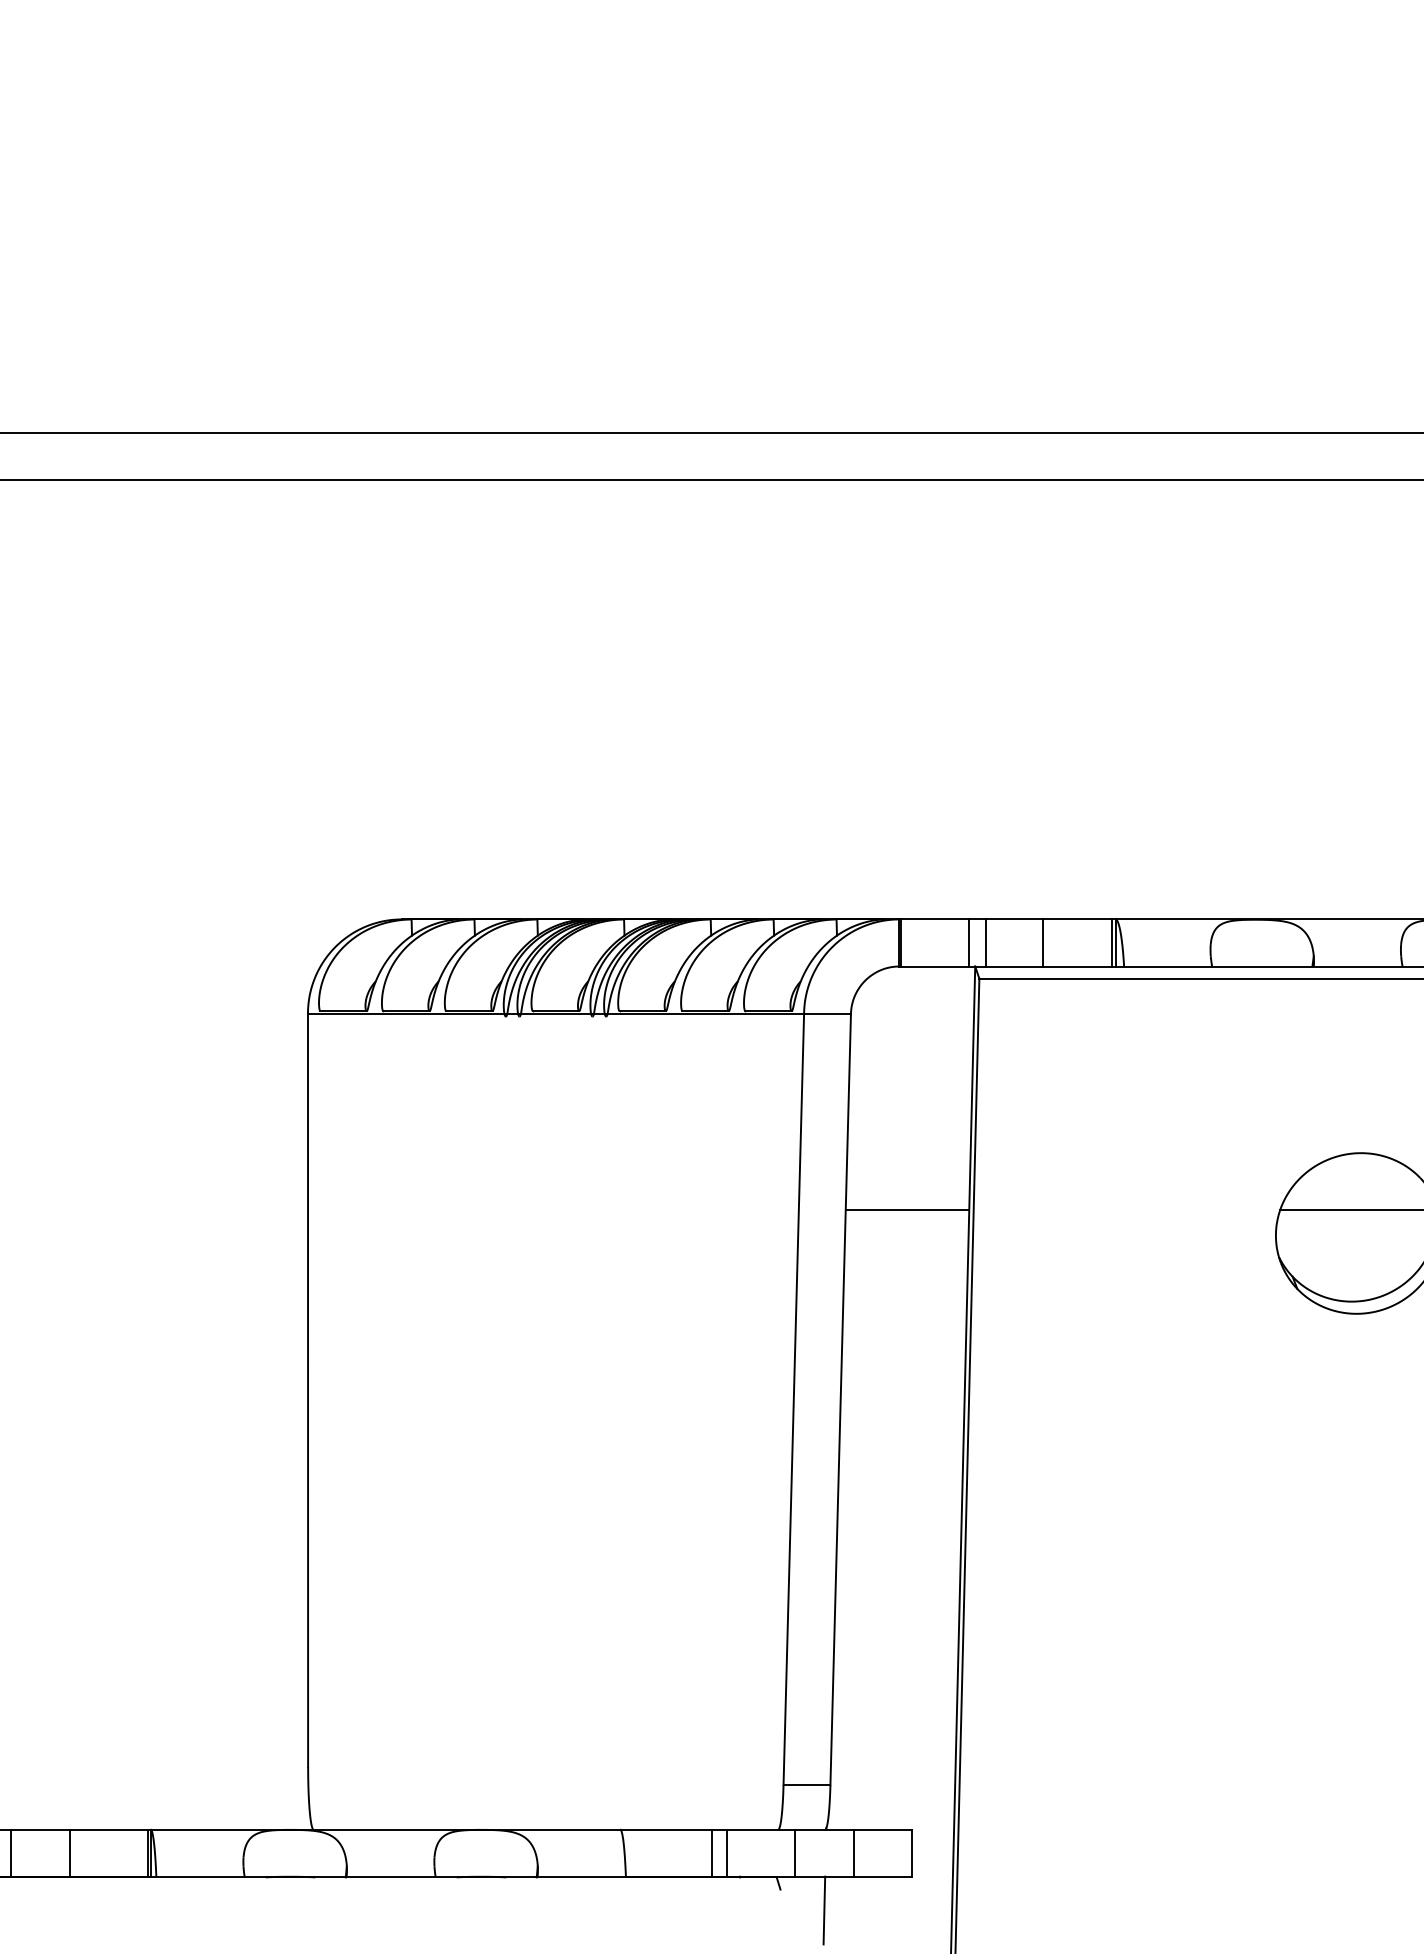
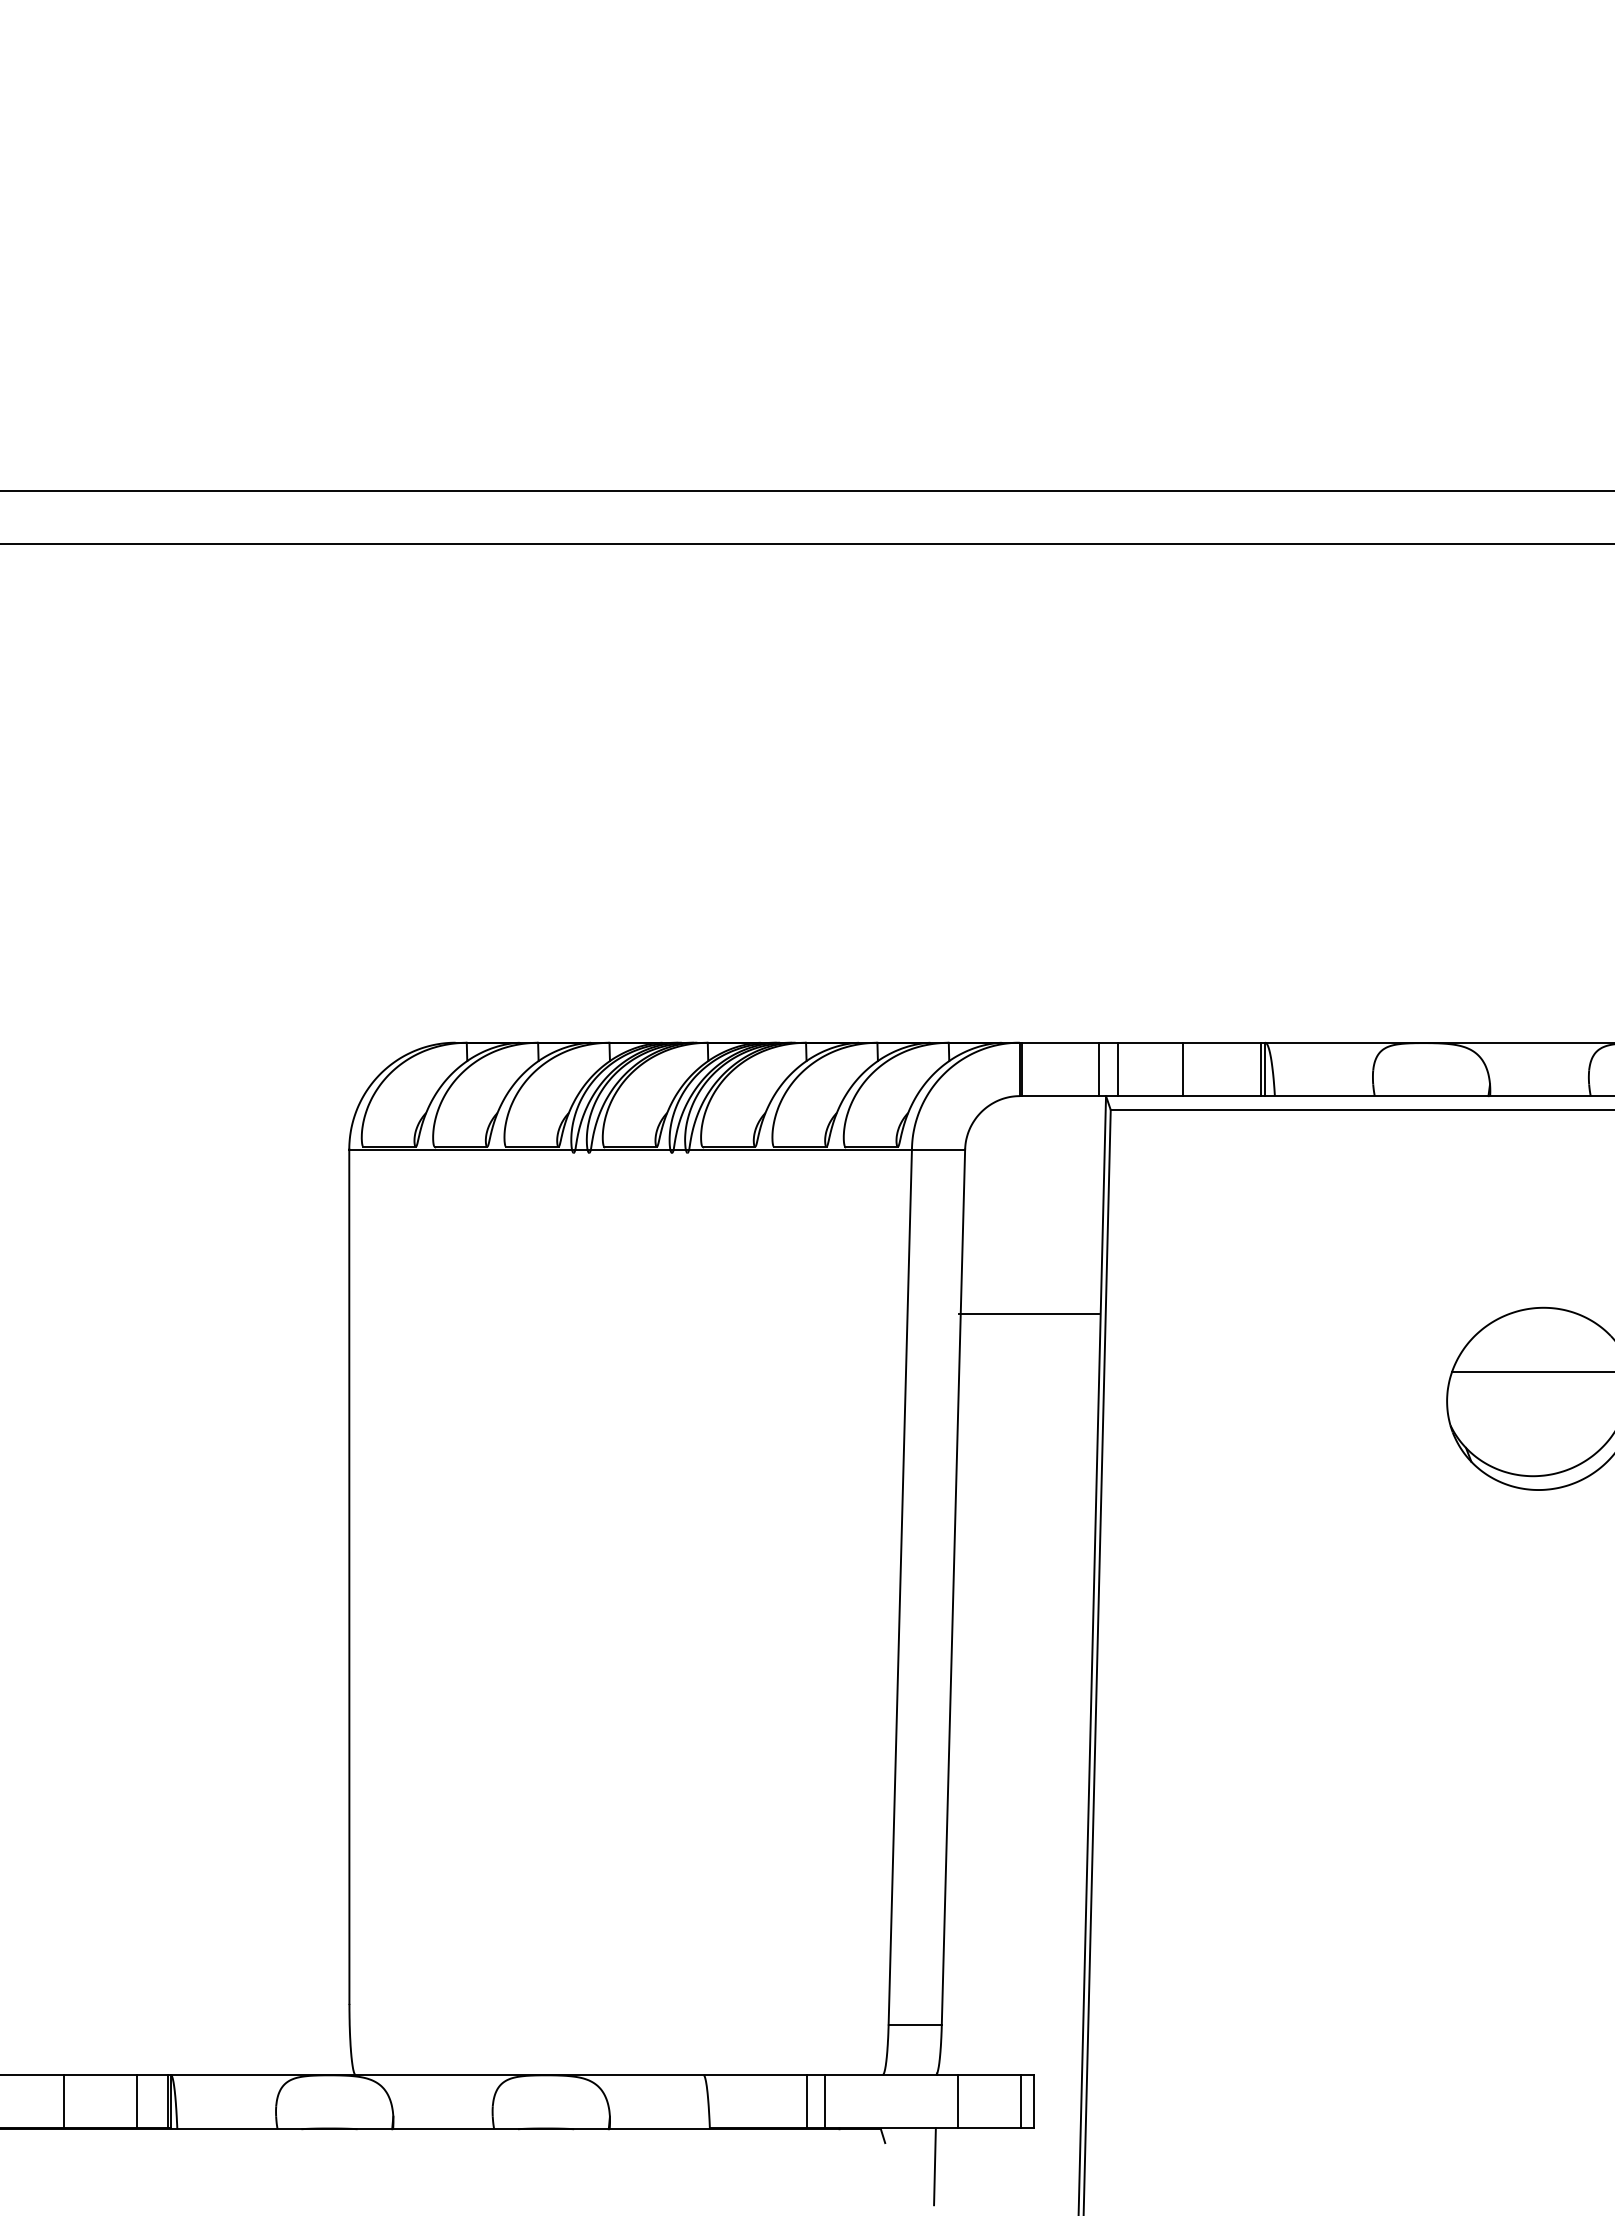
line: (907, 1210) -> (1029, 1314), moved
line: (11, 1852) -> (64, 2101), moved
line: (70, 1852) -> (137, 2101), moved
line: (794, 1852) -> (957, 2101), moved
line: (853, 1852) -> (1020, 2101), moved

